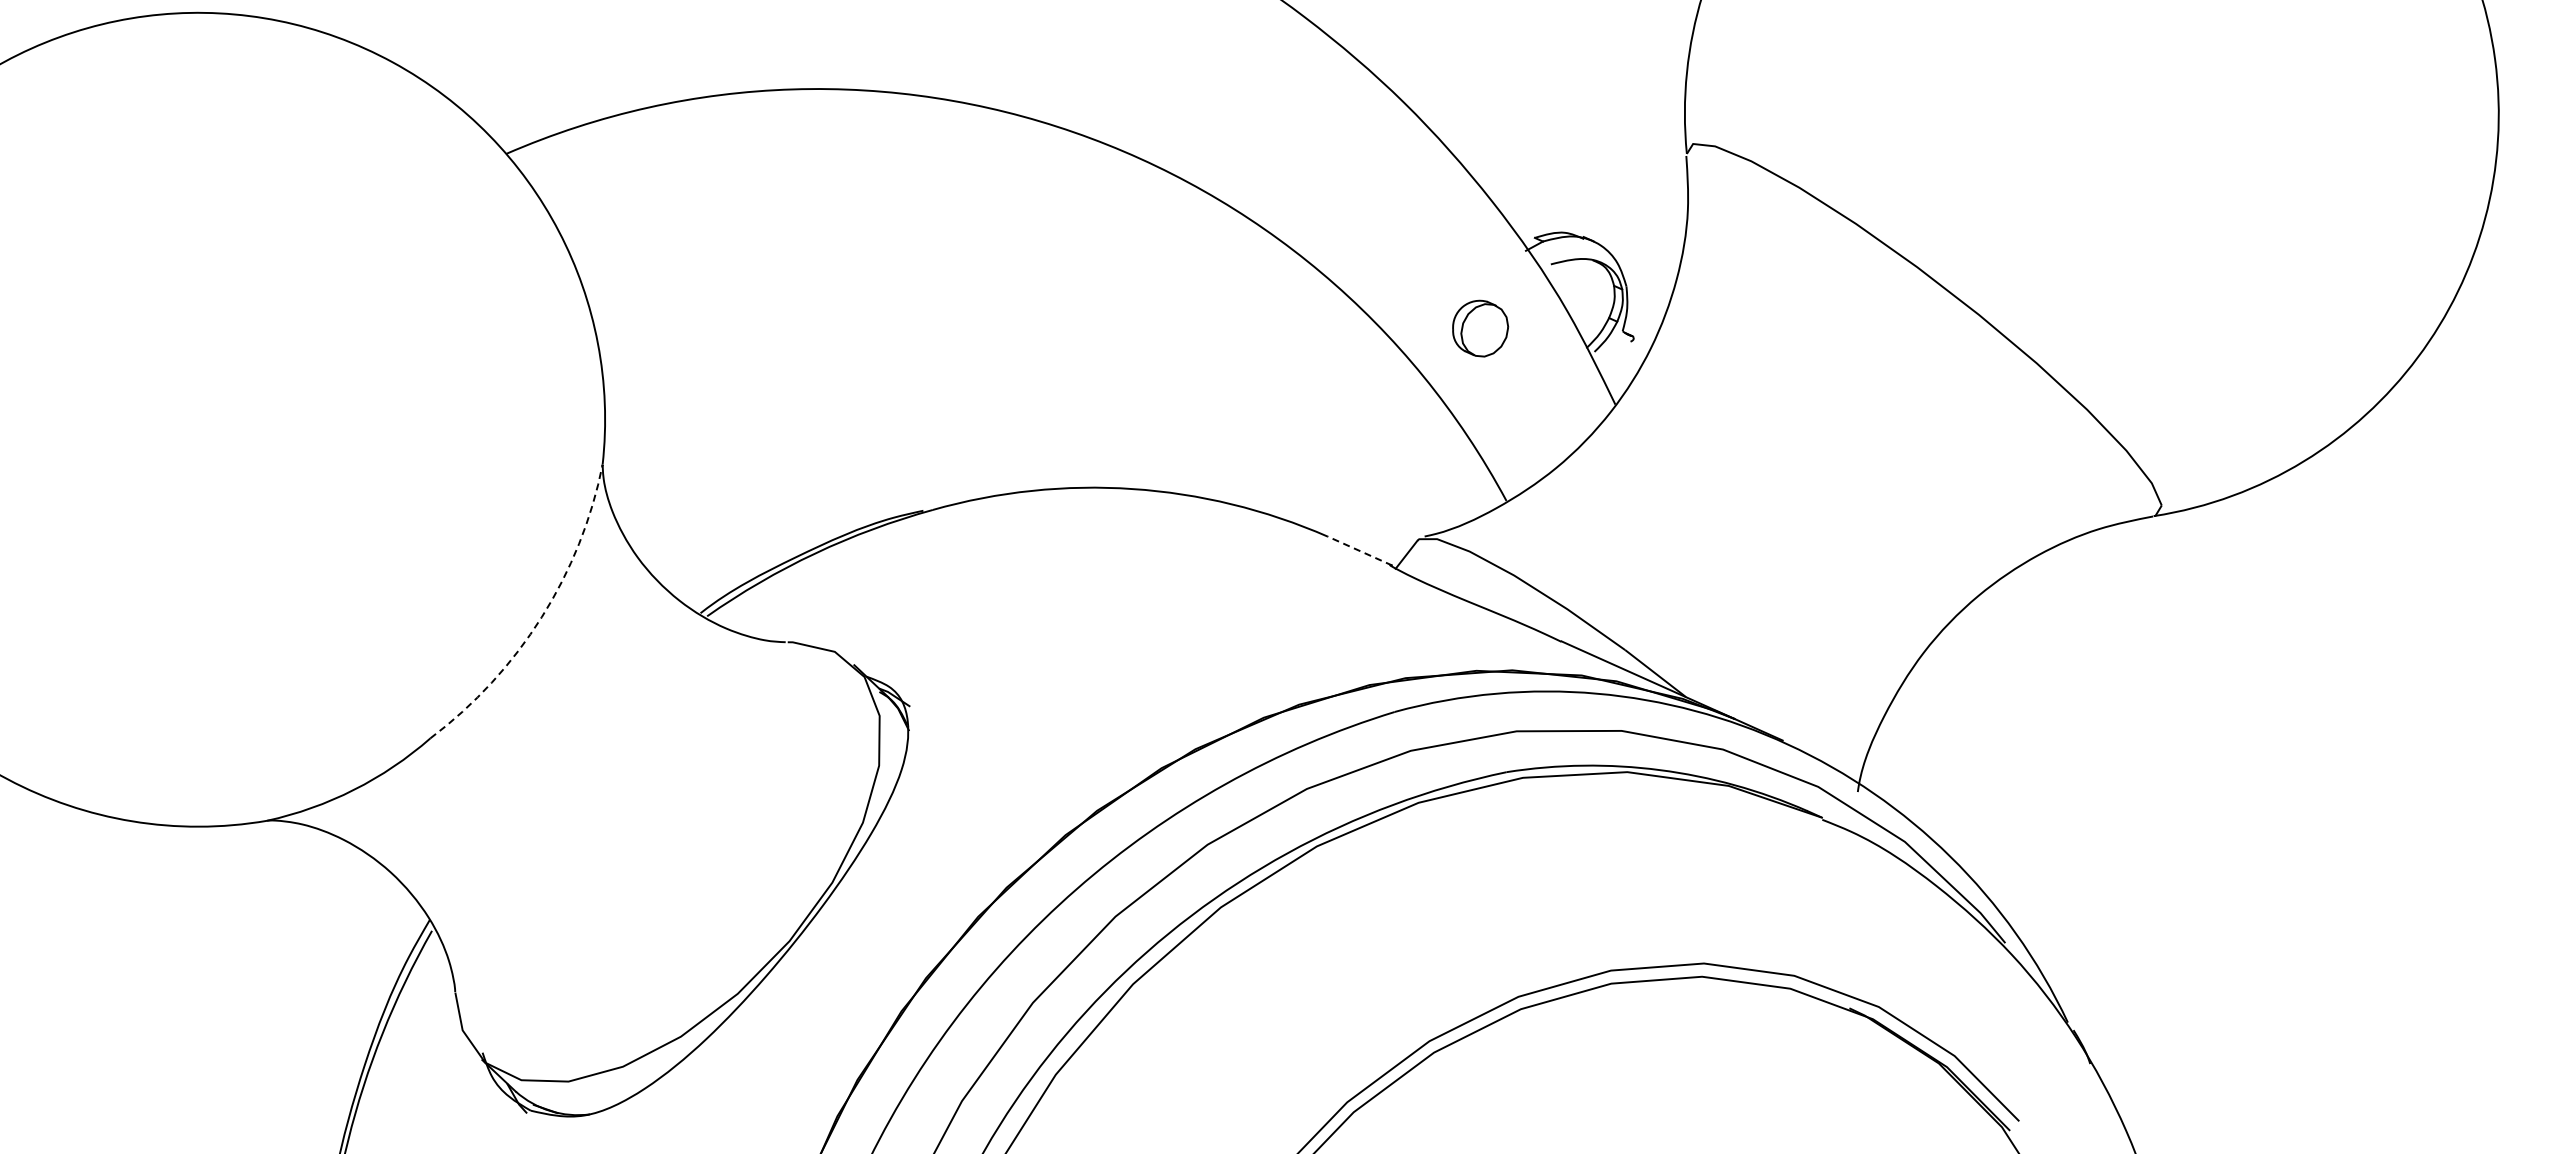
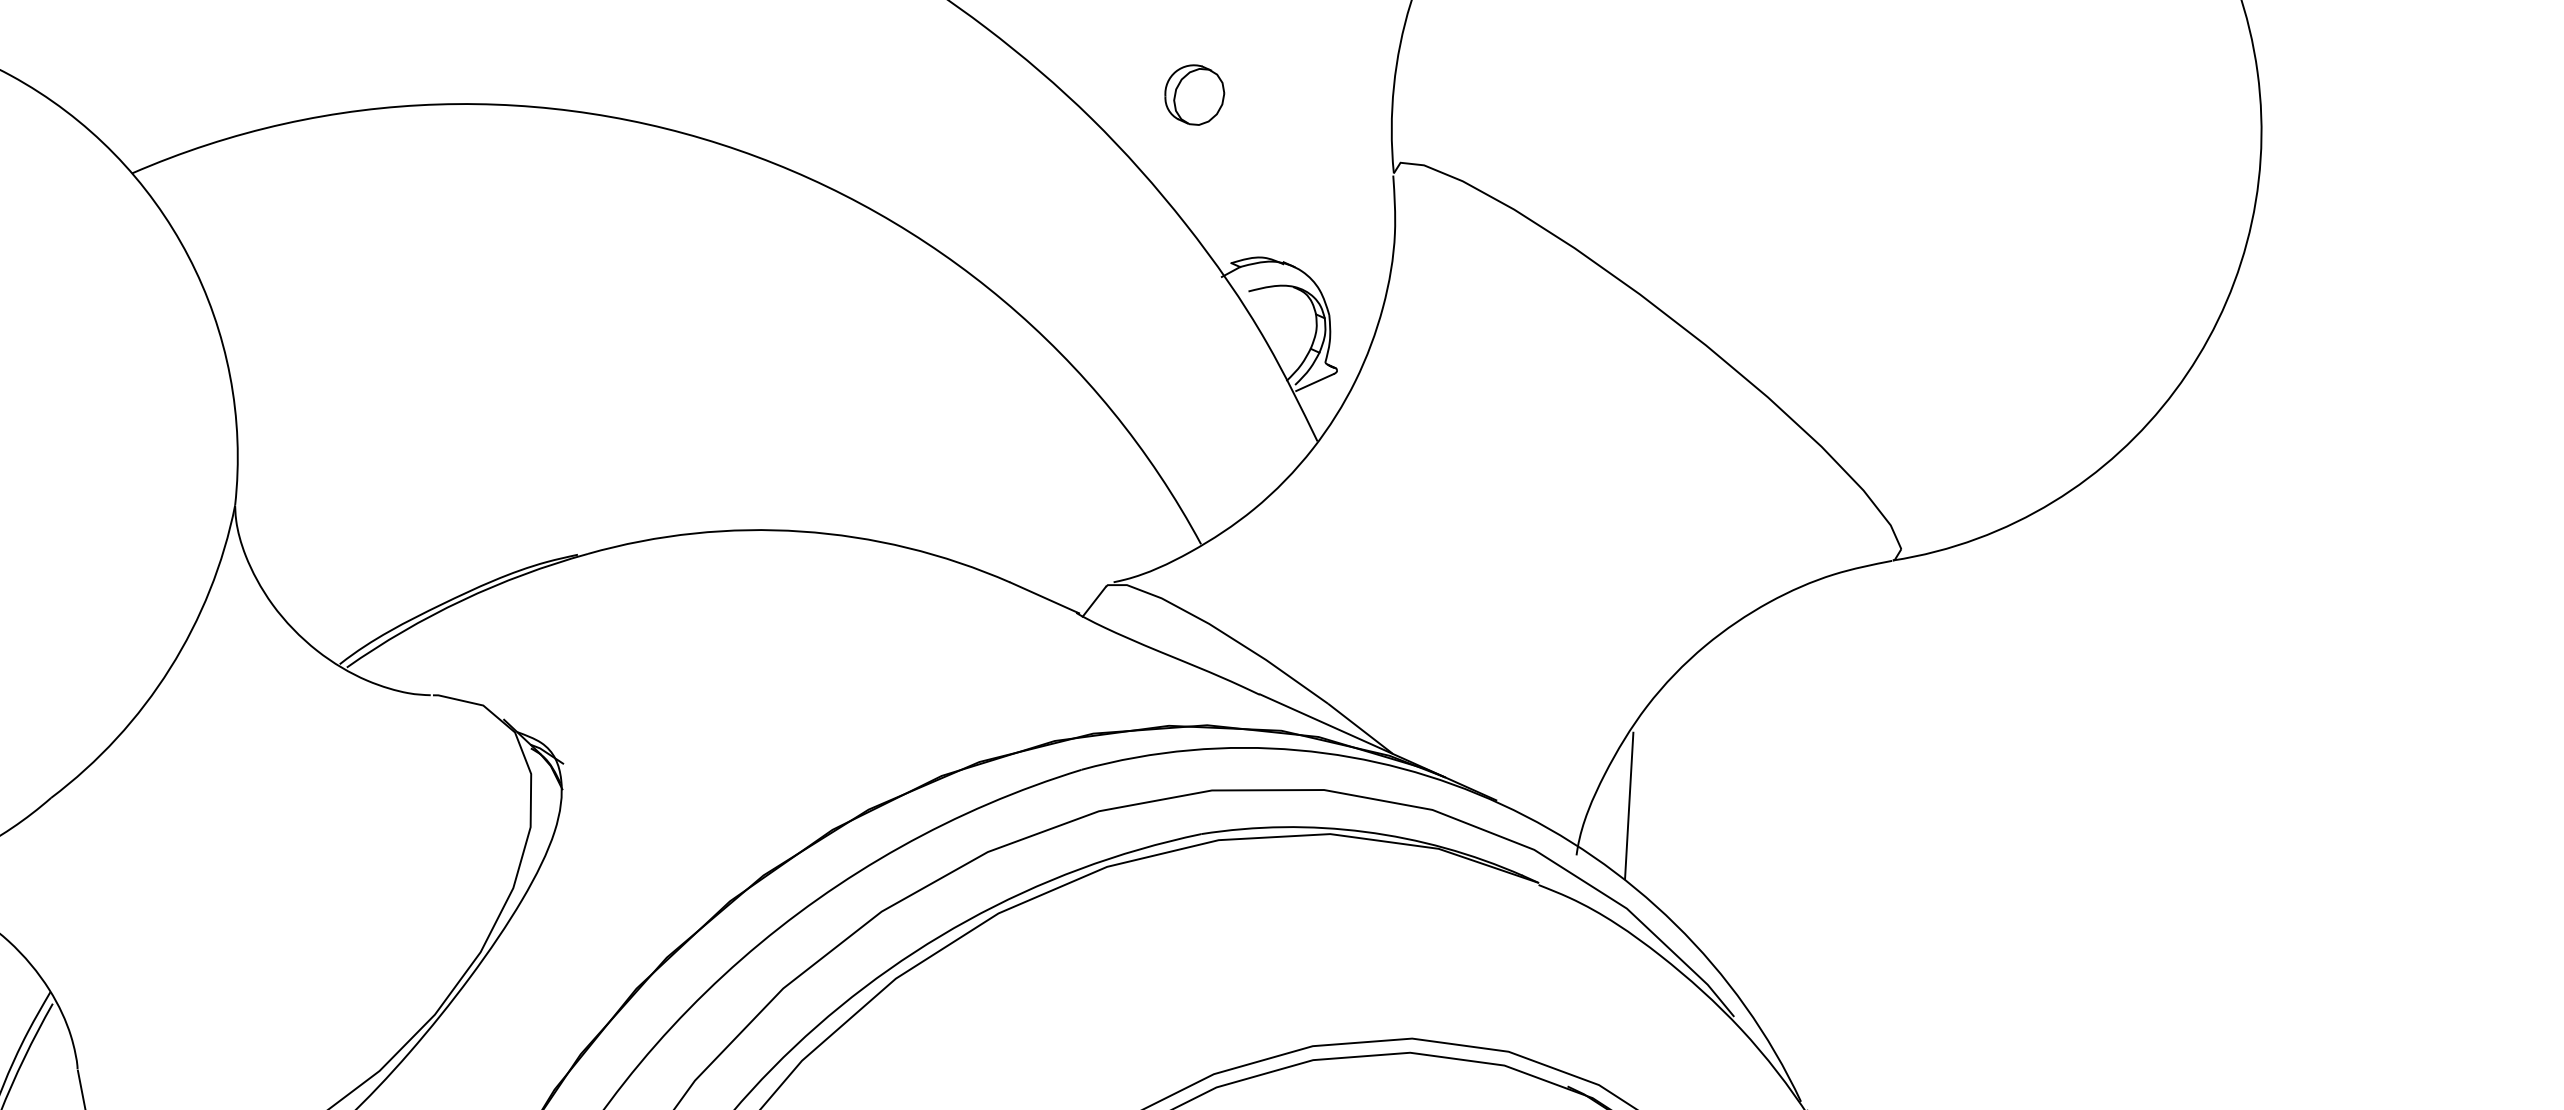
part: (1480, 328) -> (1194, 94), moved
line: (1612, 349) -> (1314, 382), added
line: (1359, 550) -> (1043, 597), dashed -> solid
arc: (541, 617) -> (169, 668), dashed -> solid
line: (1906, 745) -> (1628, 805), added

